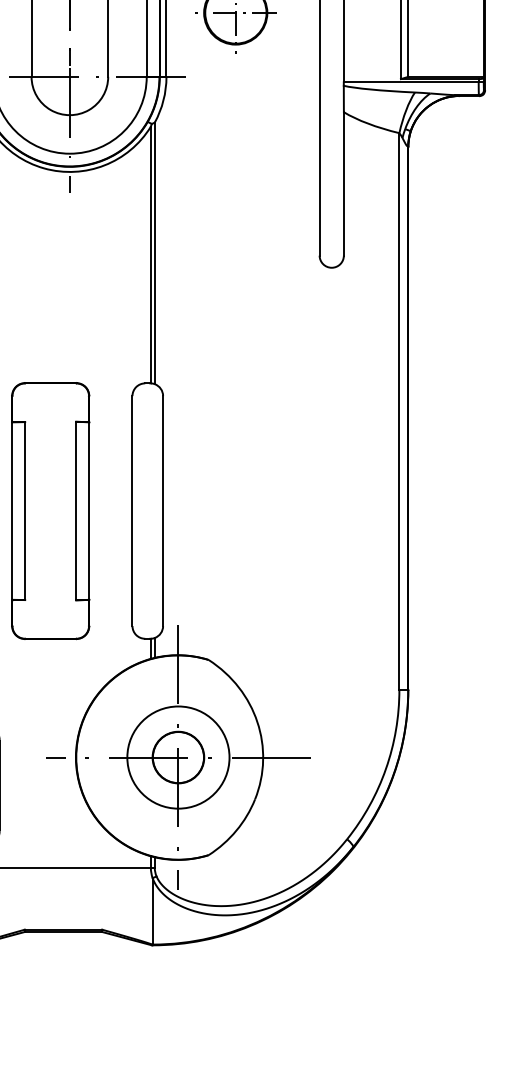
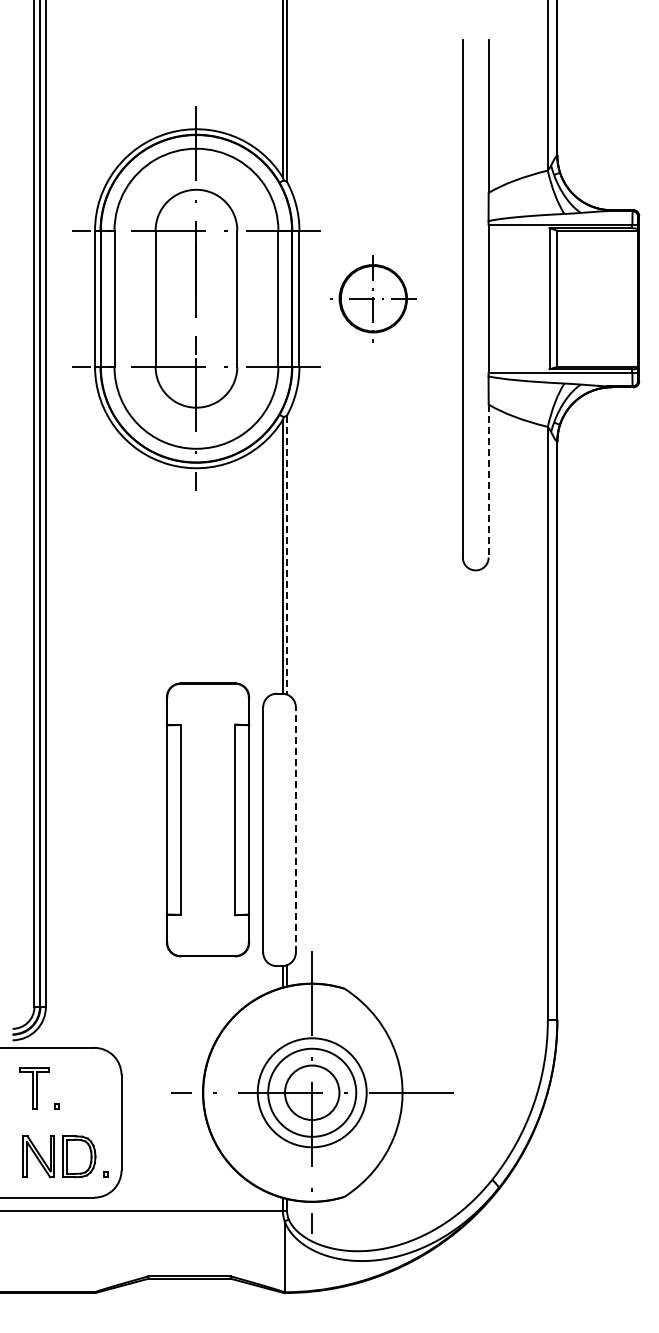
line: (343, 184) -> (488, 481), solid -> dashed
line: (155, 253) -> (287, 555), solid -> dashed
part: (50, 510) -> (207, 819), moved
line: (162, 510) -> (295, 829), solid -> dashed
circle: (177, 757) -> (311, 1092), size x1.6

